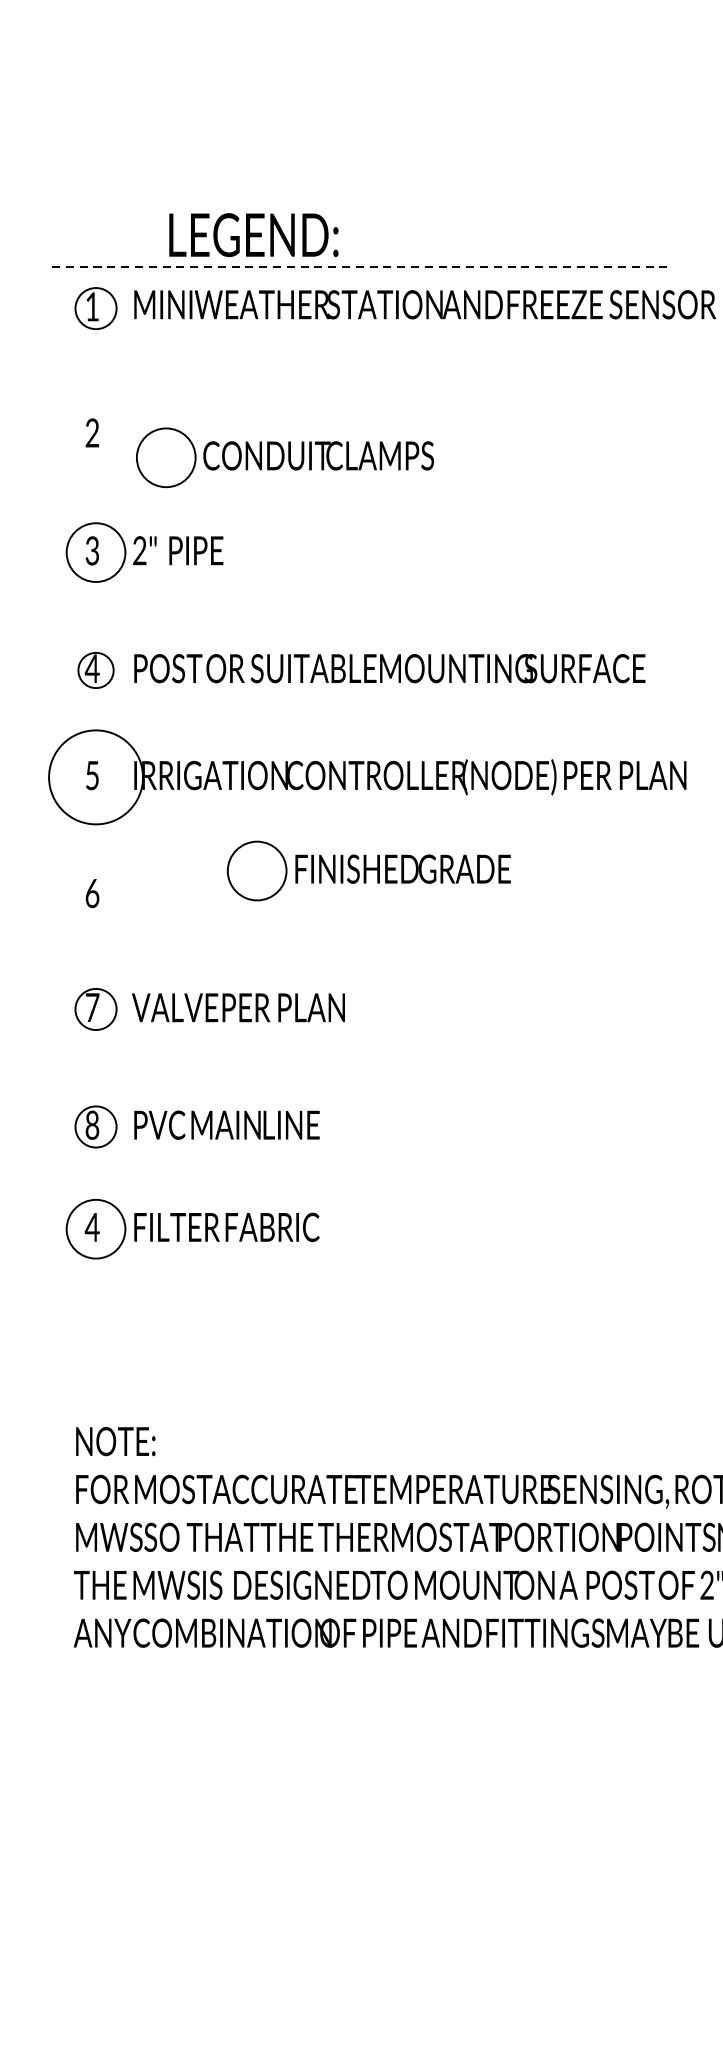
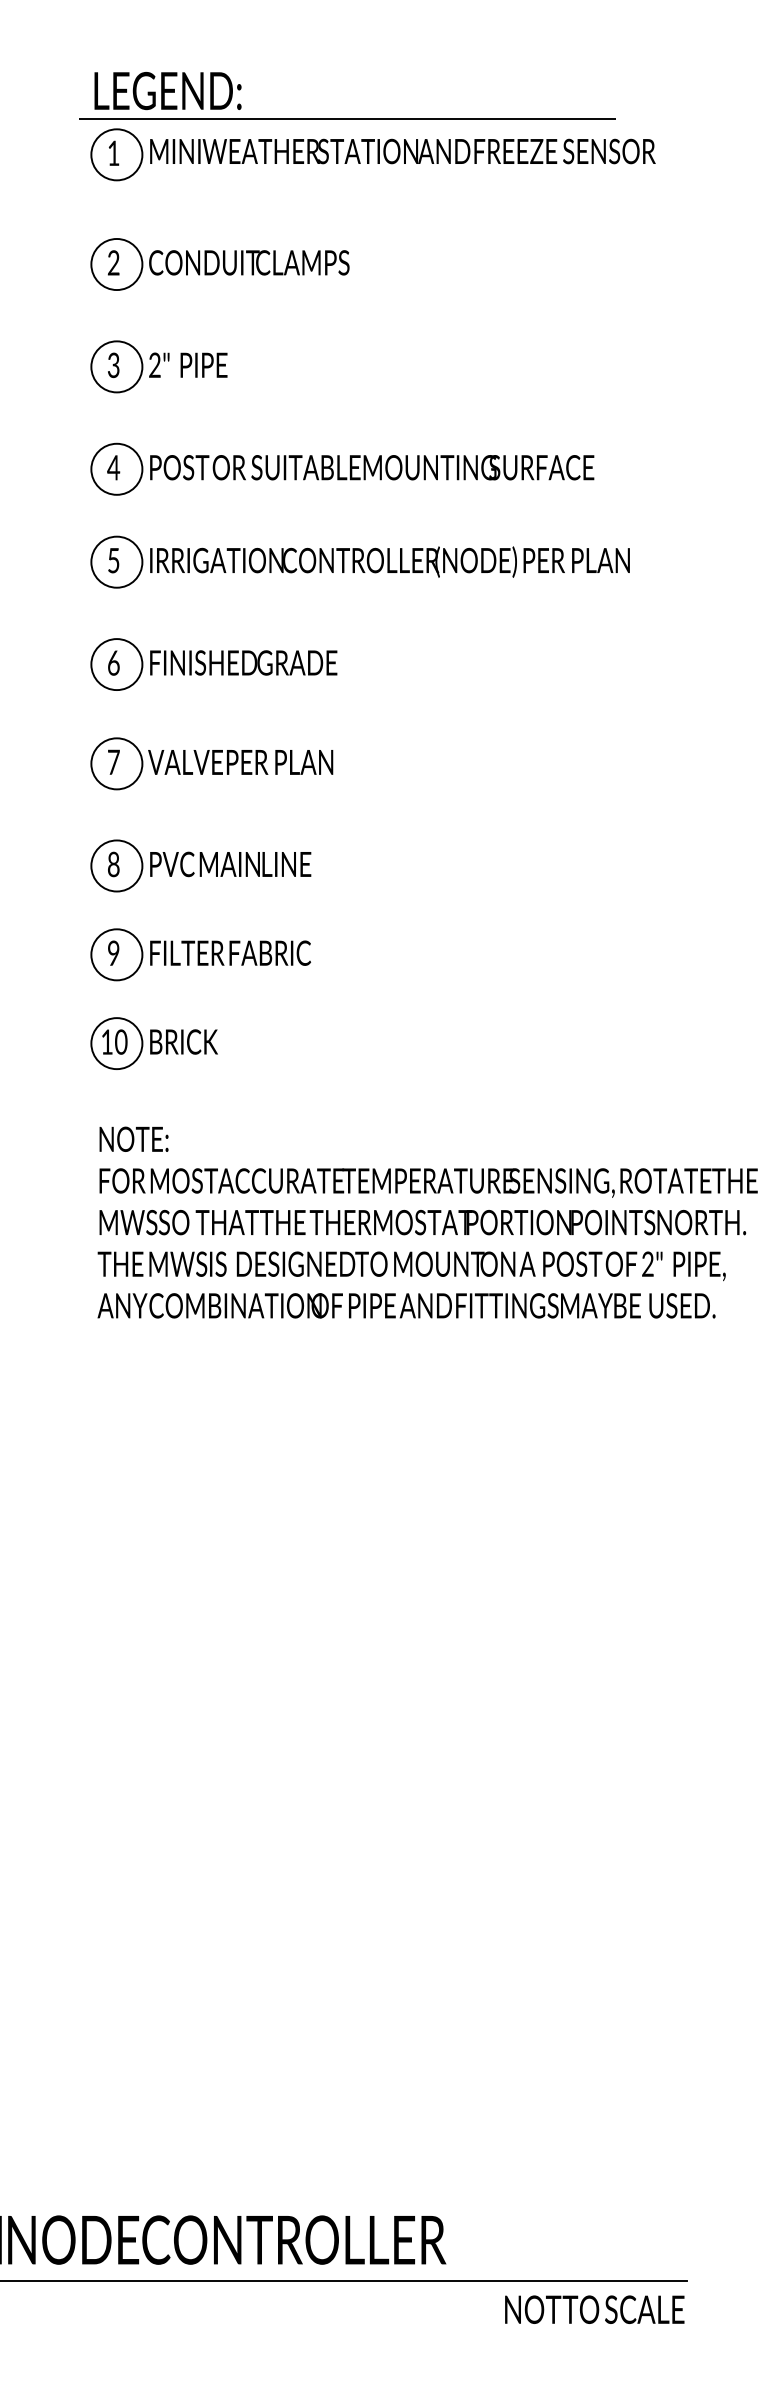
text: (253, 235) -> (167, 91), moved
line: (361, 266) -> (347, 118), dashed -> solid
circle: (95, 308) -> (116, 154), size x1.43
part: (284, 457) -> (219, 264), moved
circle: (95, 669) -> (116, 468), size x1.67
circle: (95, 776) -> (116, 561), size x0.62
part: (368, 870) -> (213, 664), moved
circle: (95, 1009) -> (116, 763), size x1.43
circle: (95, 1126) -> (116, 865), size x1.43
text: (92, 1226) -> (113, 952), 4 -> 9
part: (138, 1331) -> (153, 1043), added

